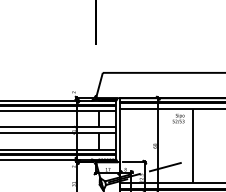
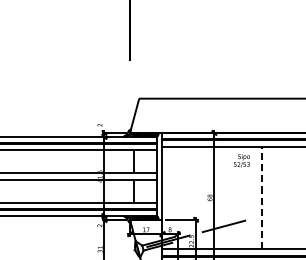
line: (193, 145) -> (261, 197), solid -> dashed

